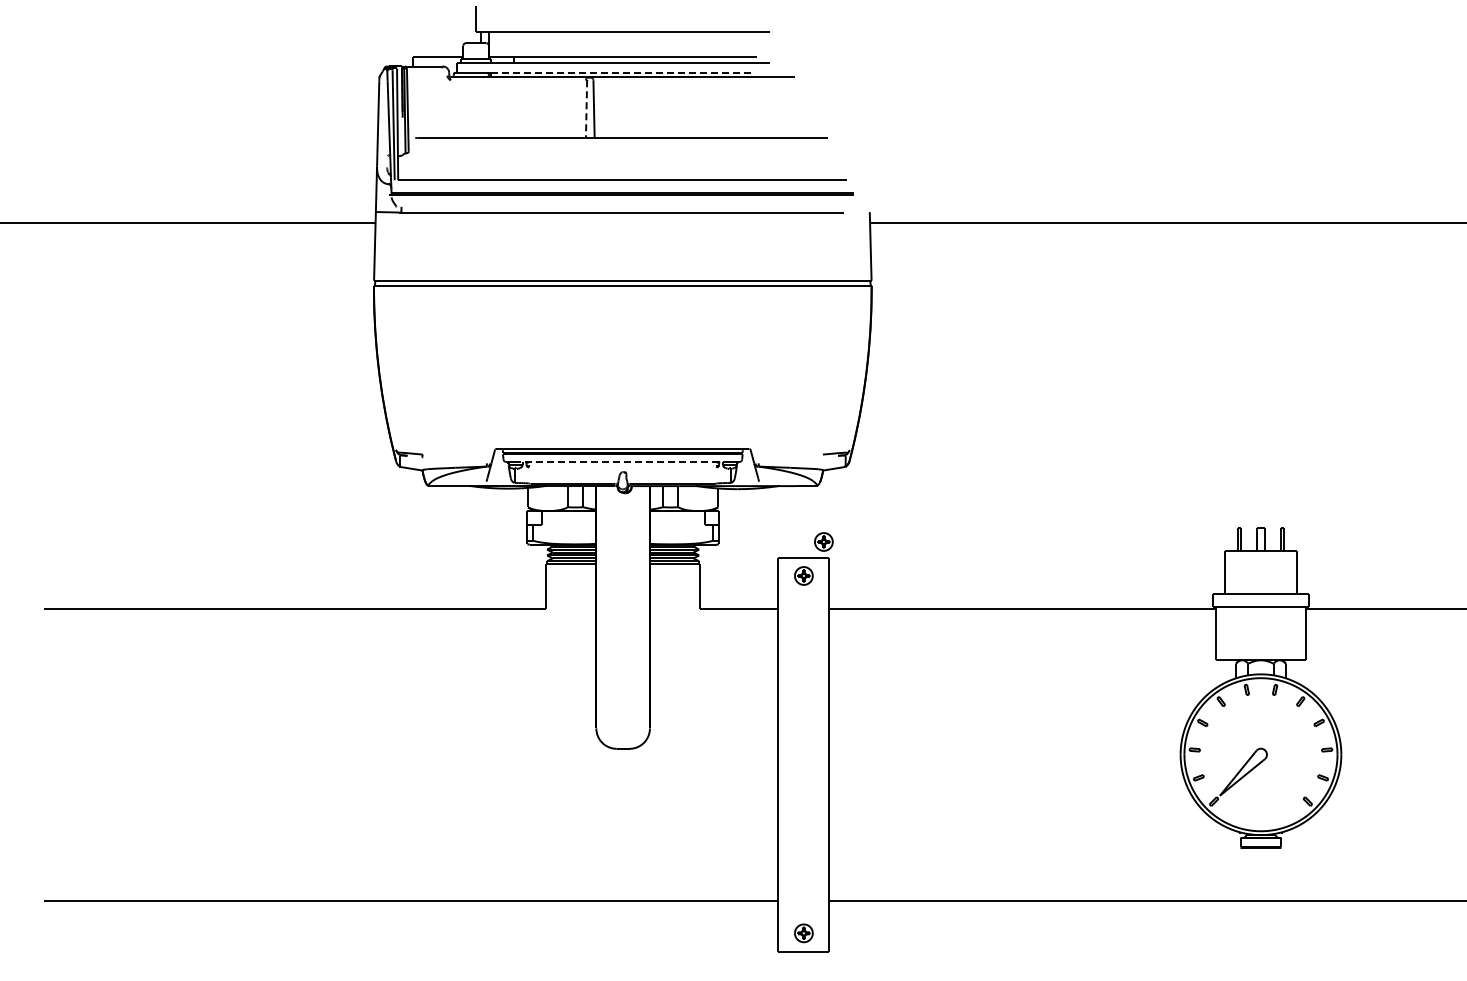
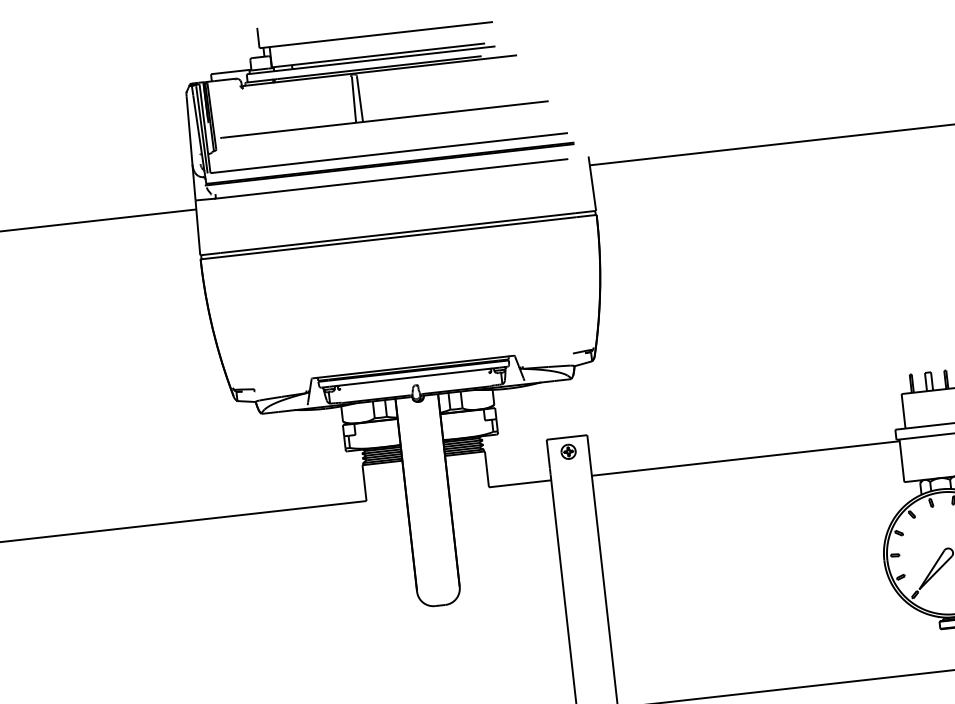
line: (622, 72) -> (379, 67), dashed -> solid
line: (586, 109) -> (354, 100), dashed -> solid
line: (622, 461) -> (414, 376), dashed -> solid
part: (823, 541) -> (581, 422), removed

